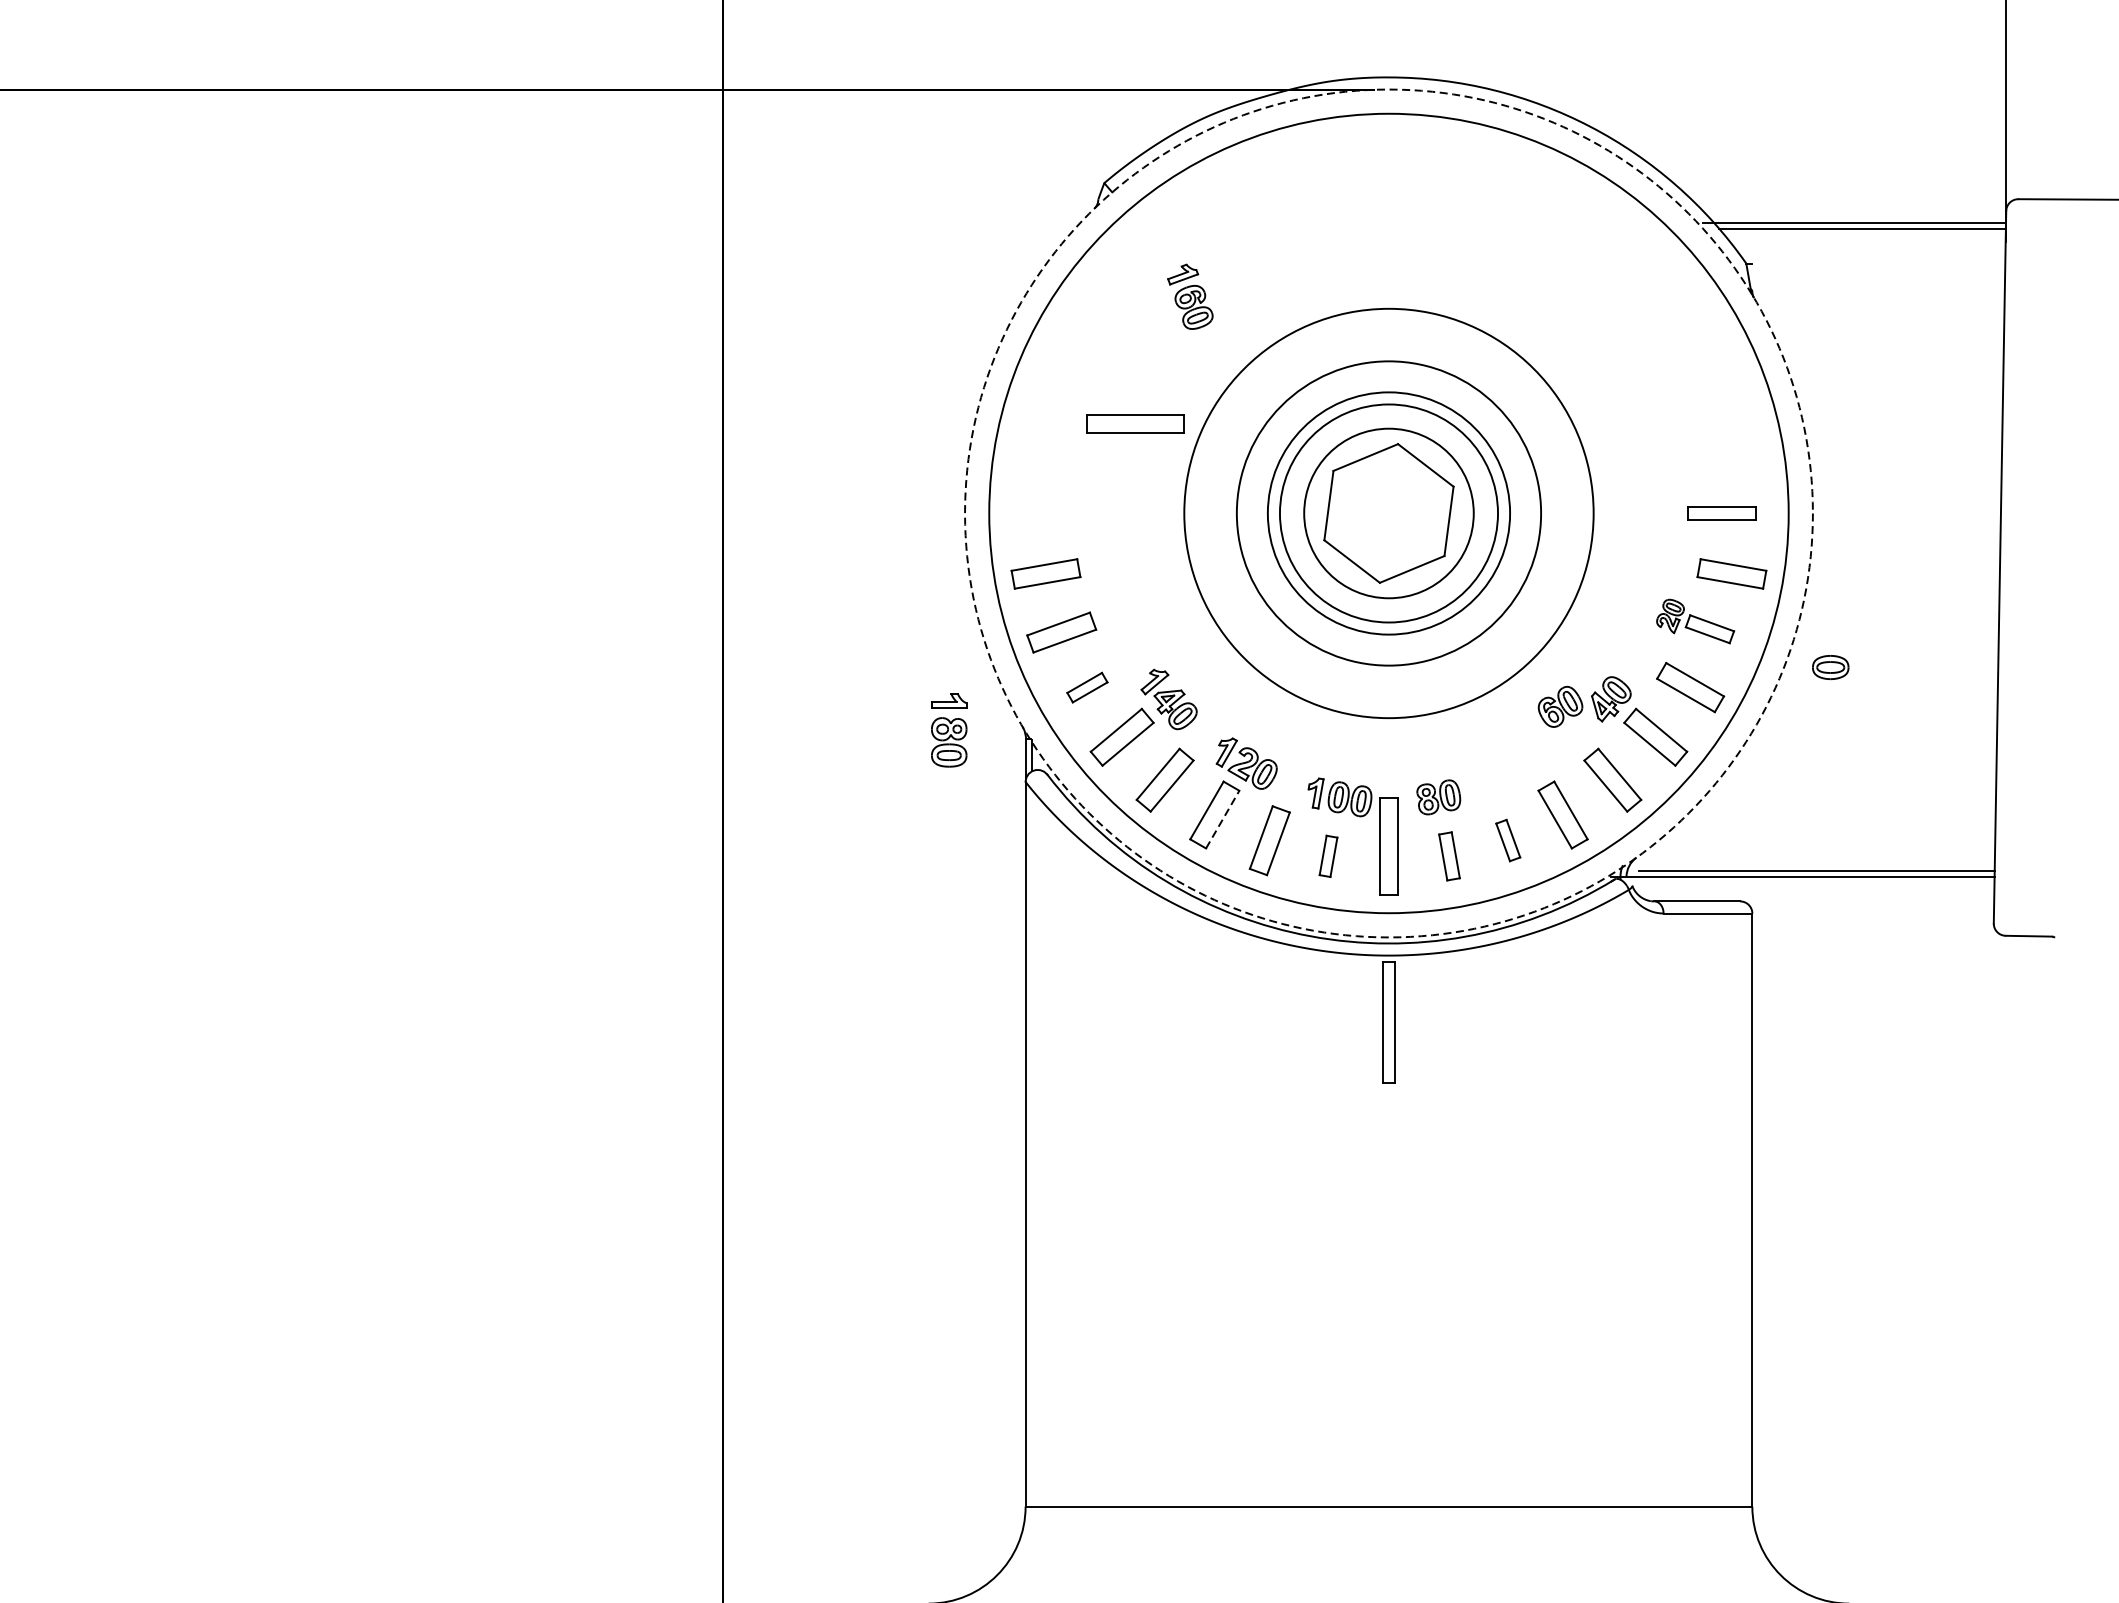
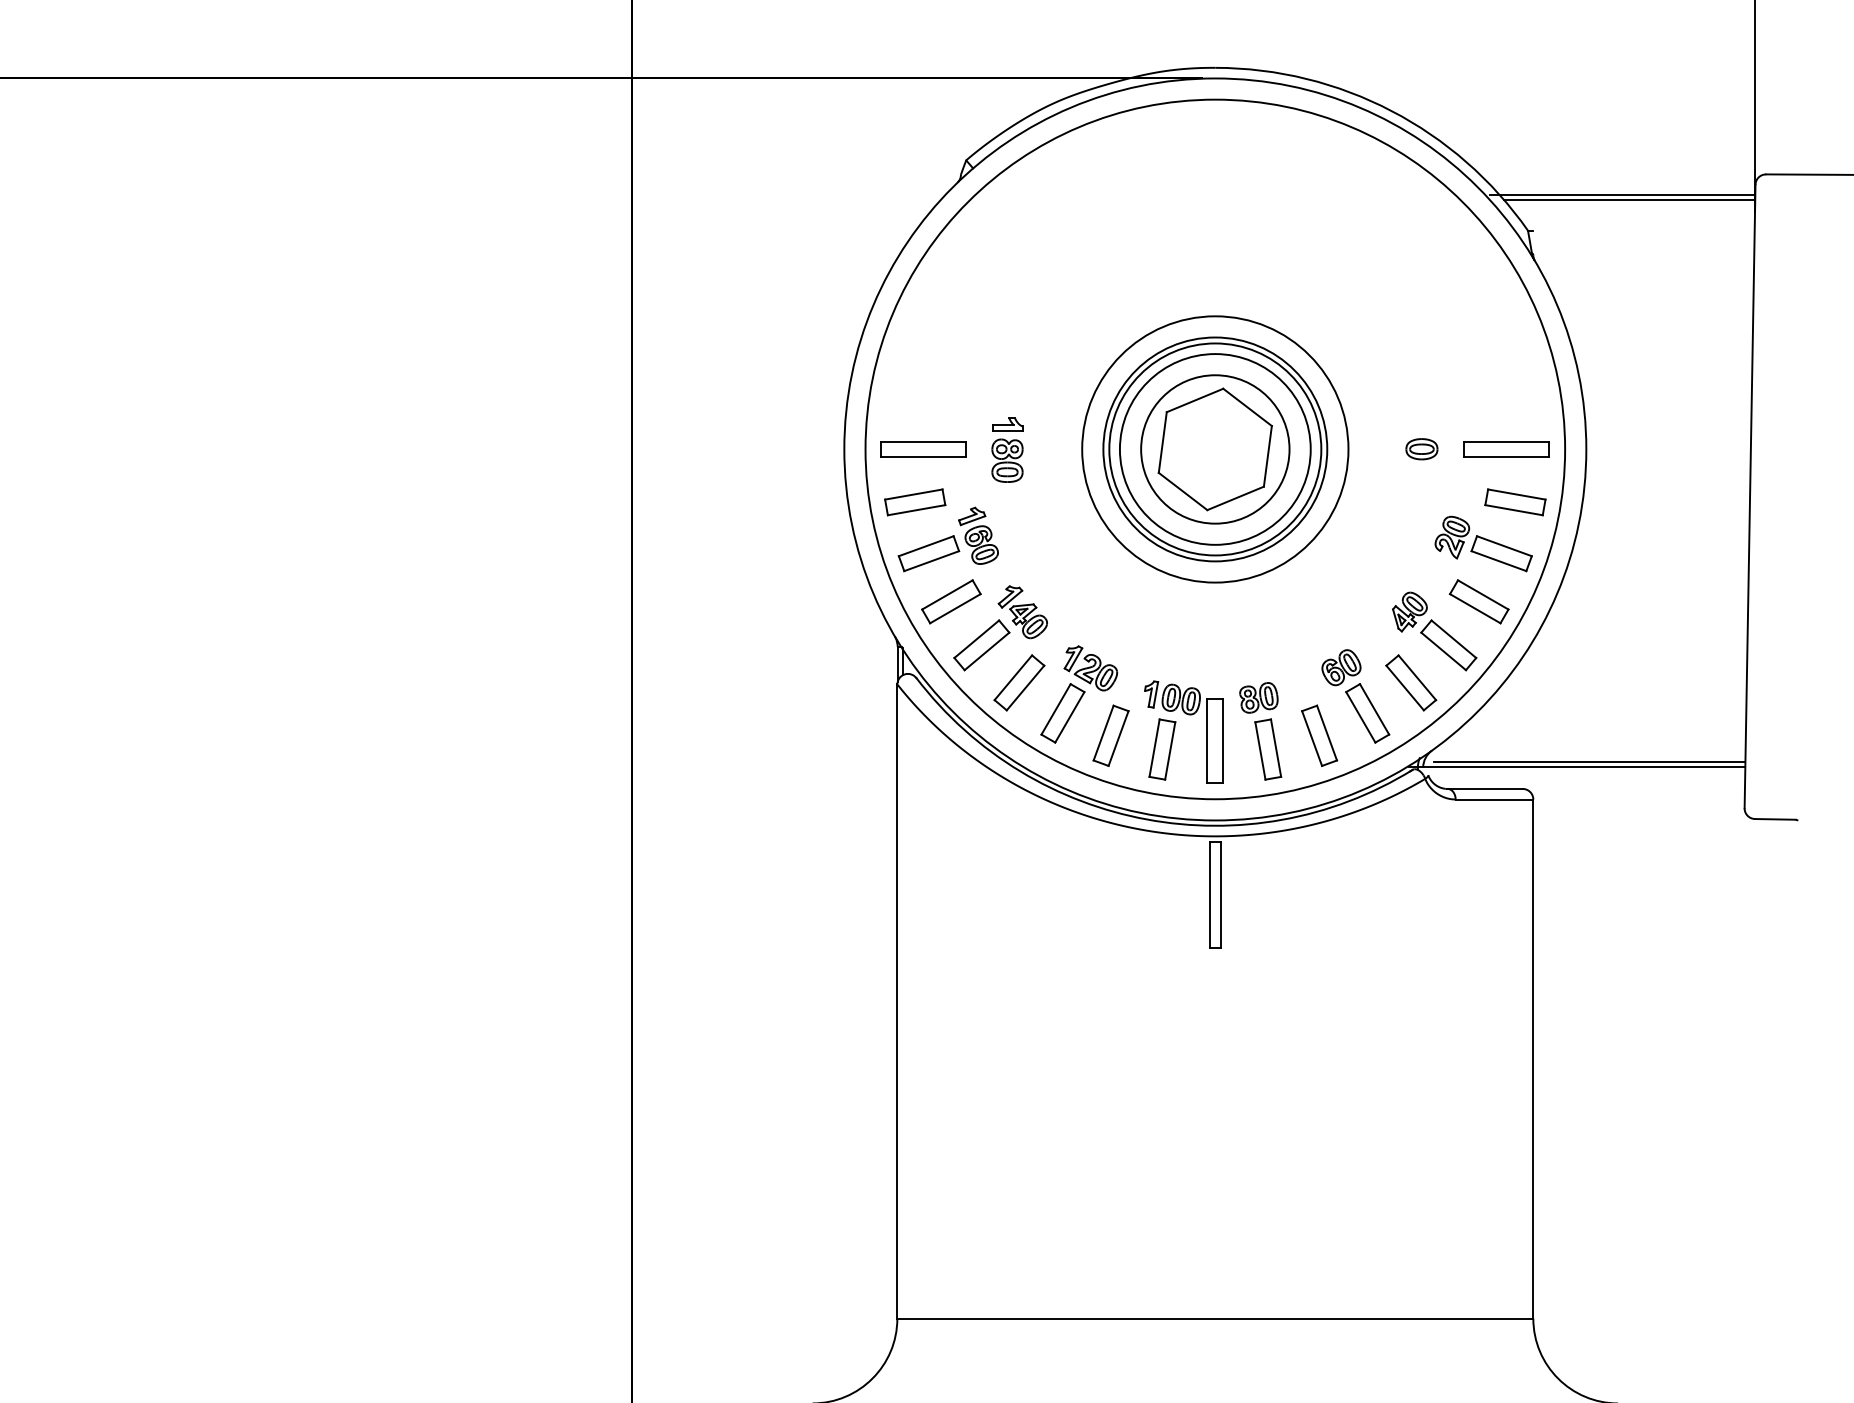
part: (1190, 296) -> (978, 535), moved
part: (1135, 424) -> (923, 449), moved
circle: (1389, 513) -> (1215, 449), dashed -> solid
circle: (1389, 513) -> (1215, 449), size x0.62
part: (1721, 513) -> (1506, 449), size x1.43
part: (1695, 620) -> (1483, 543), size x1.43
part: (1830, 667) -> (1421, 449), moved
part: (1087, 687) -> (951, 601), size x1.67
part: (1560, 706) -> (1341, 667), moved
part: (949, 729) -> (1007, 449), moved
line: (1223, 818) -> (1070, 716), dashed -> solid
part: (1508, 840) -> (1319, 735), size x1.67
part: (1328, 856) -> (1162, 749), size x1.67
part: (1449, 856) -> (1268, 749), size x1.43

